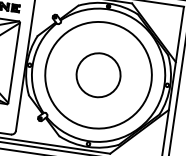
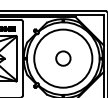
circle: (98, 75) -> (63, 58), size x0.6

